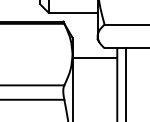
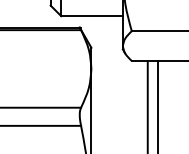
line: (94, 58) -> (119, 73), removed

